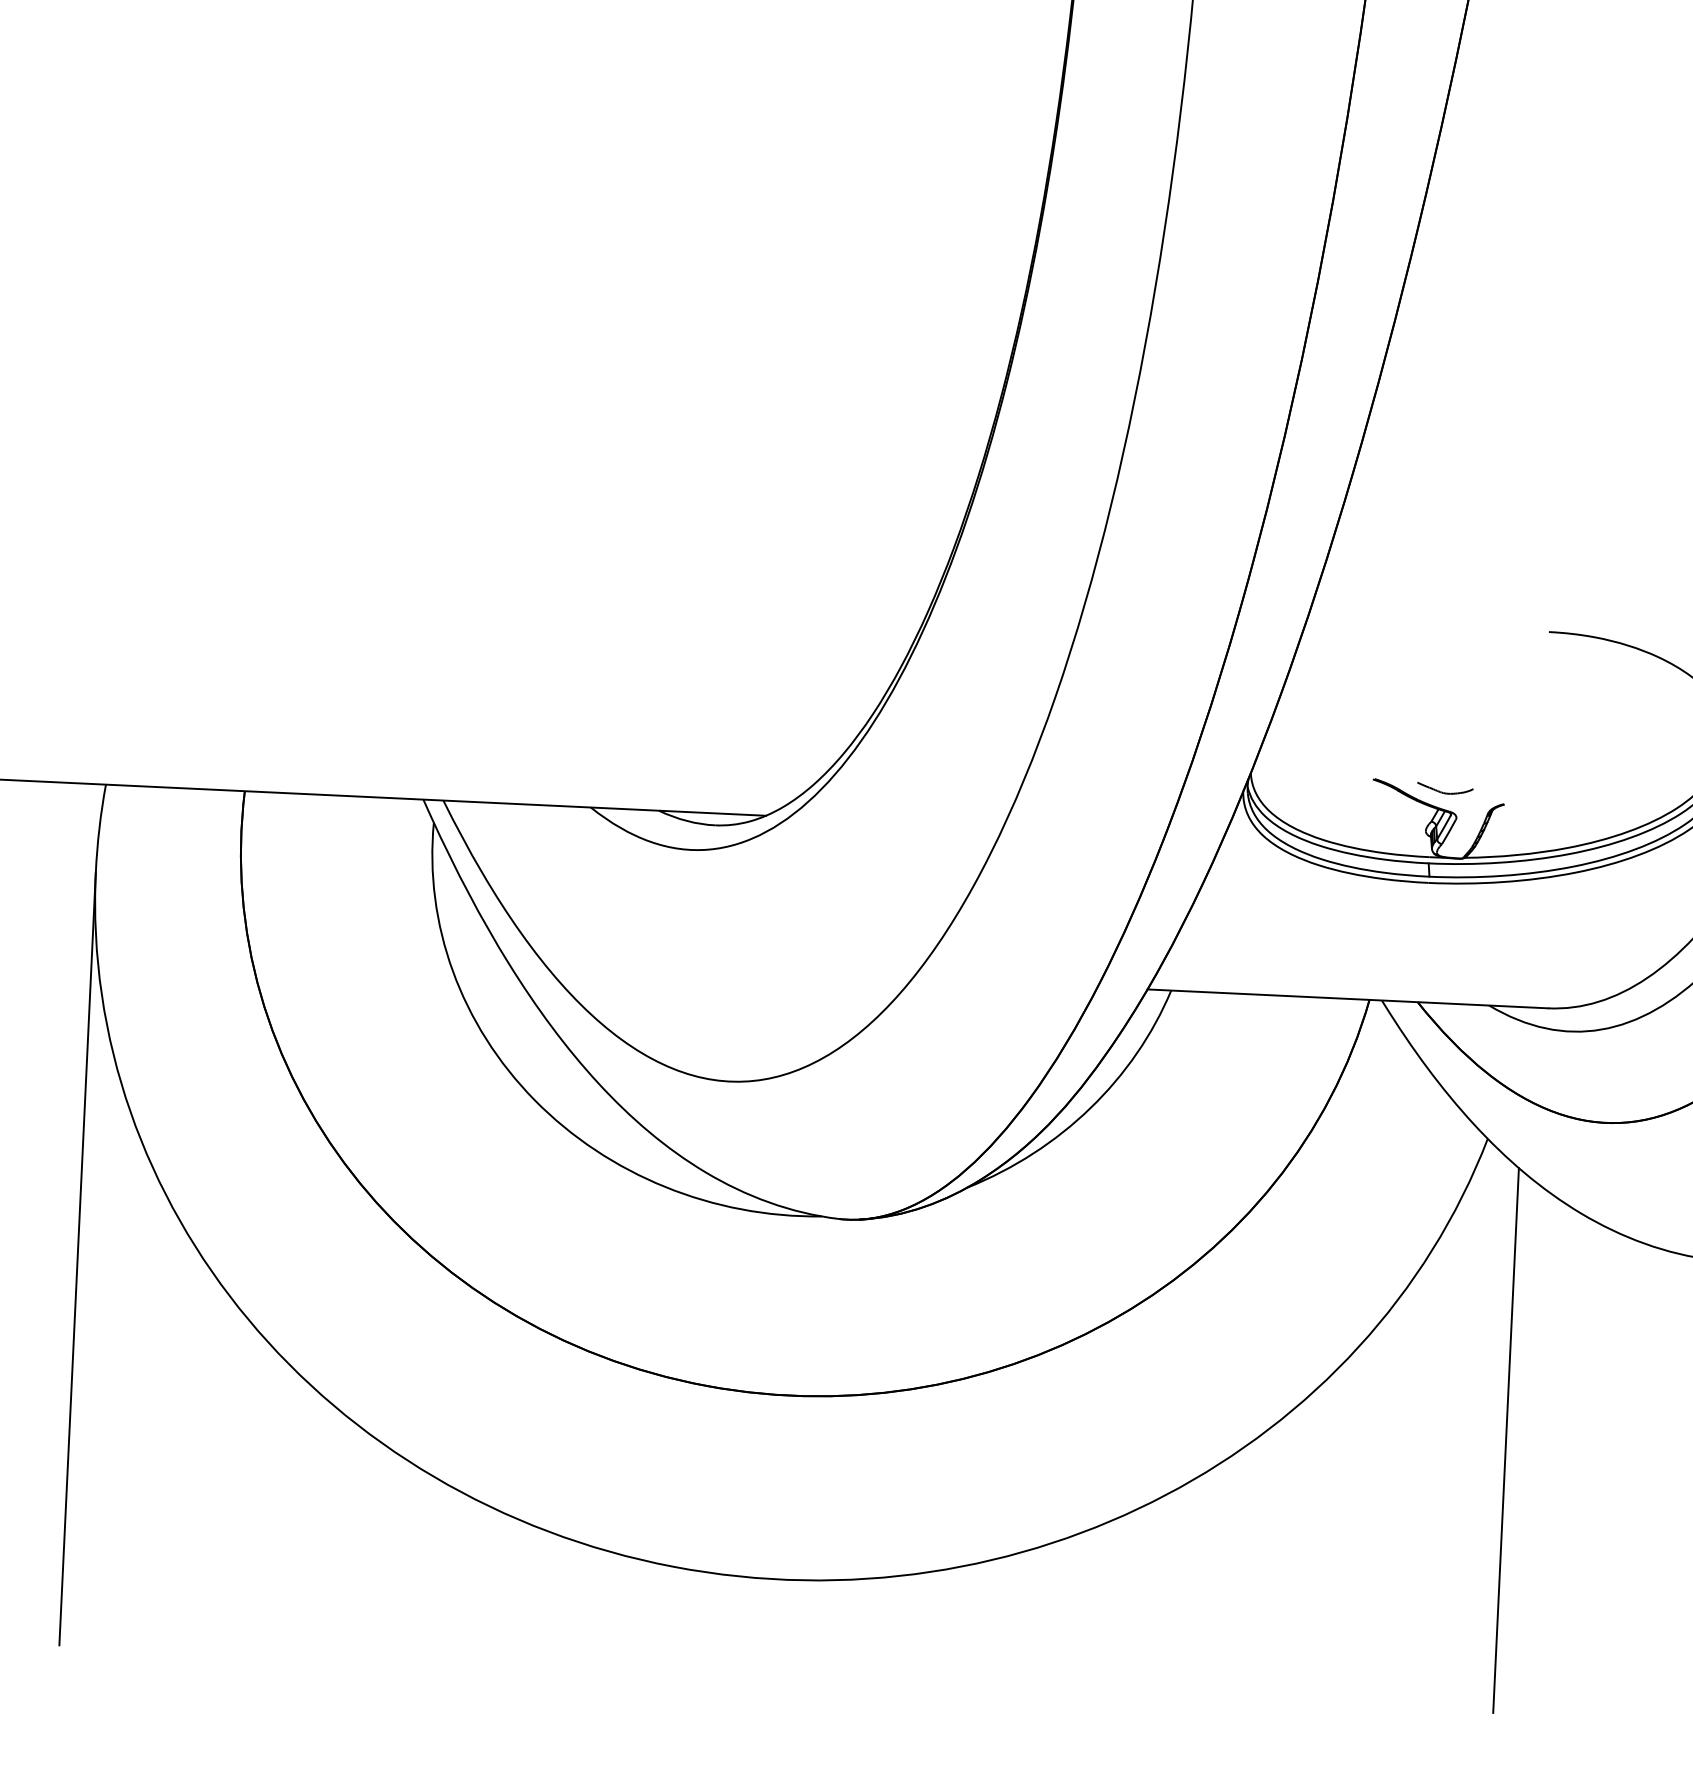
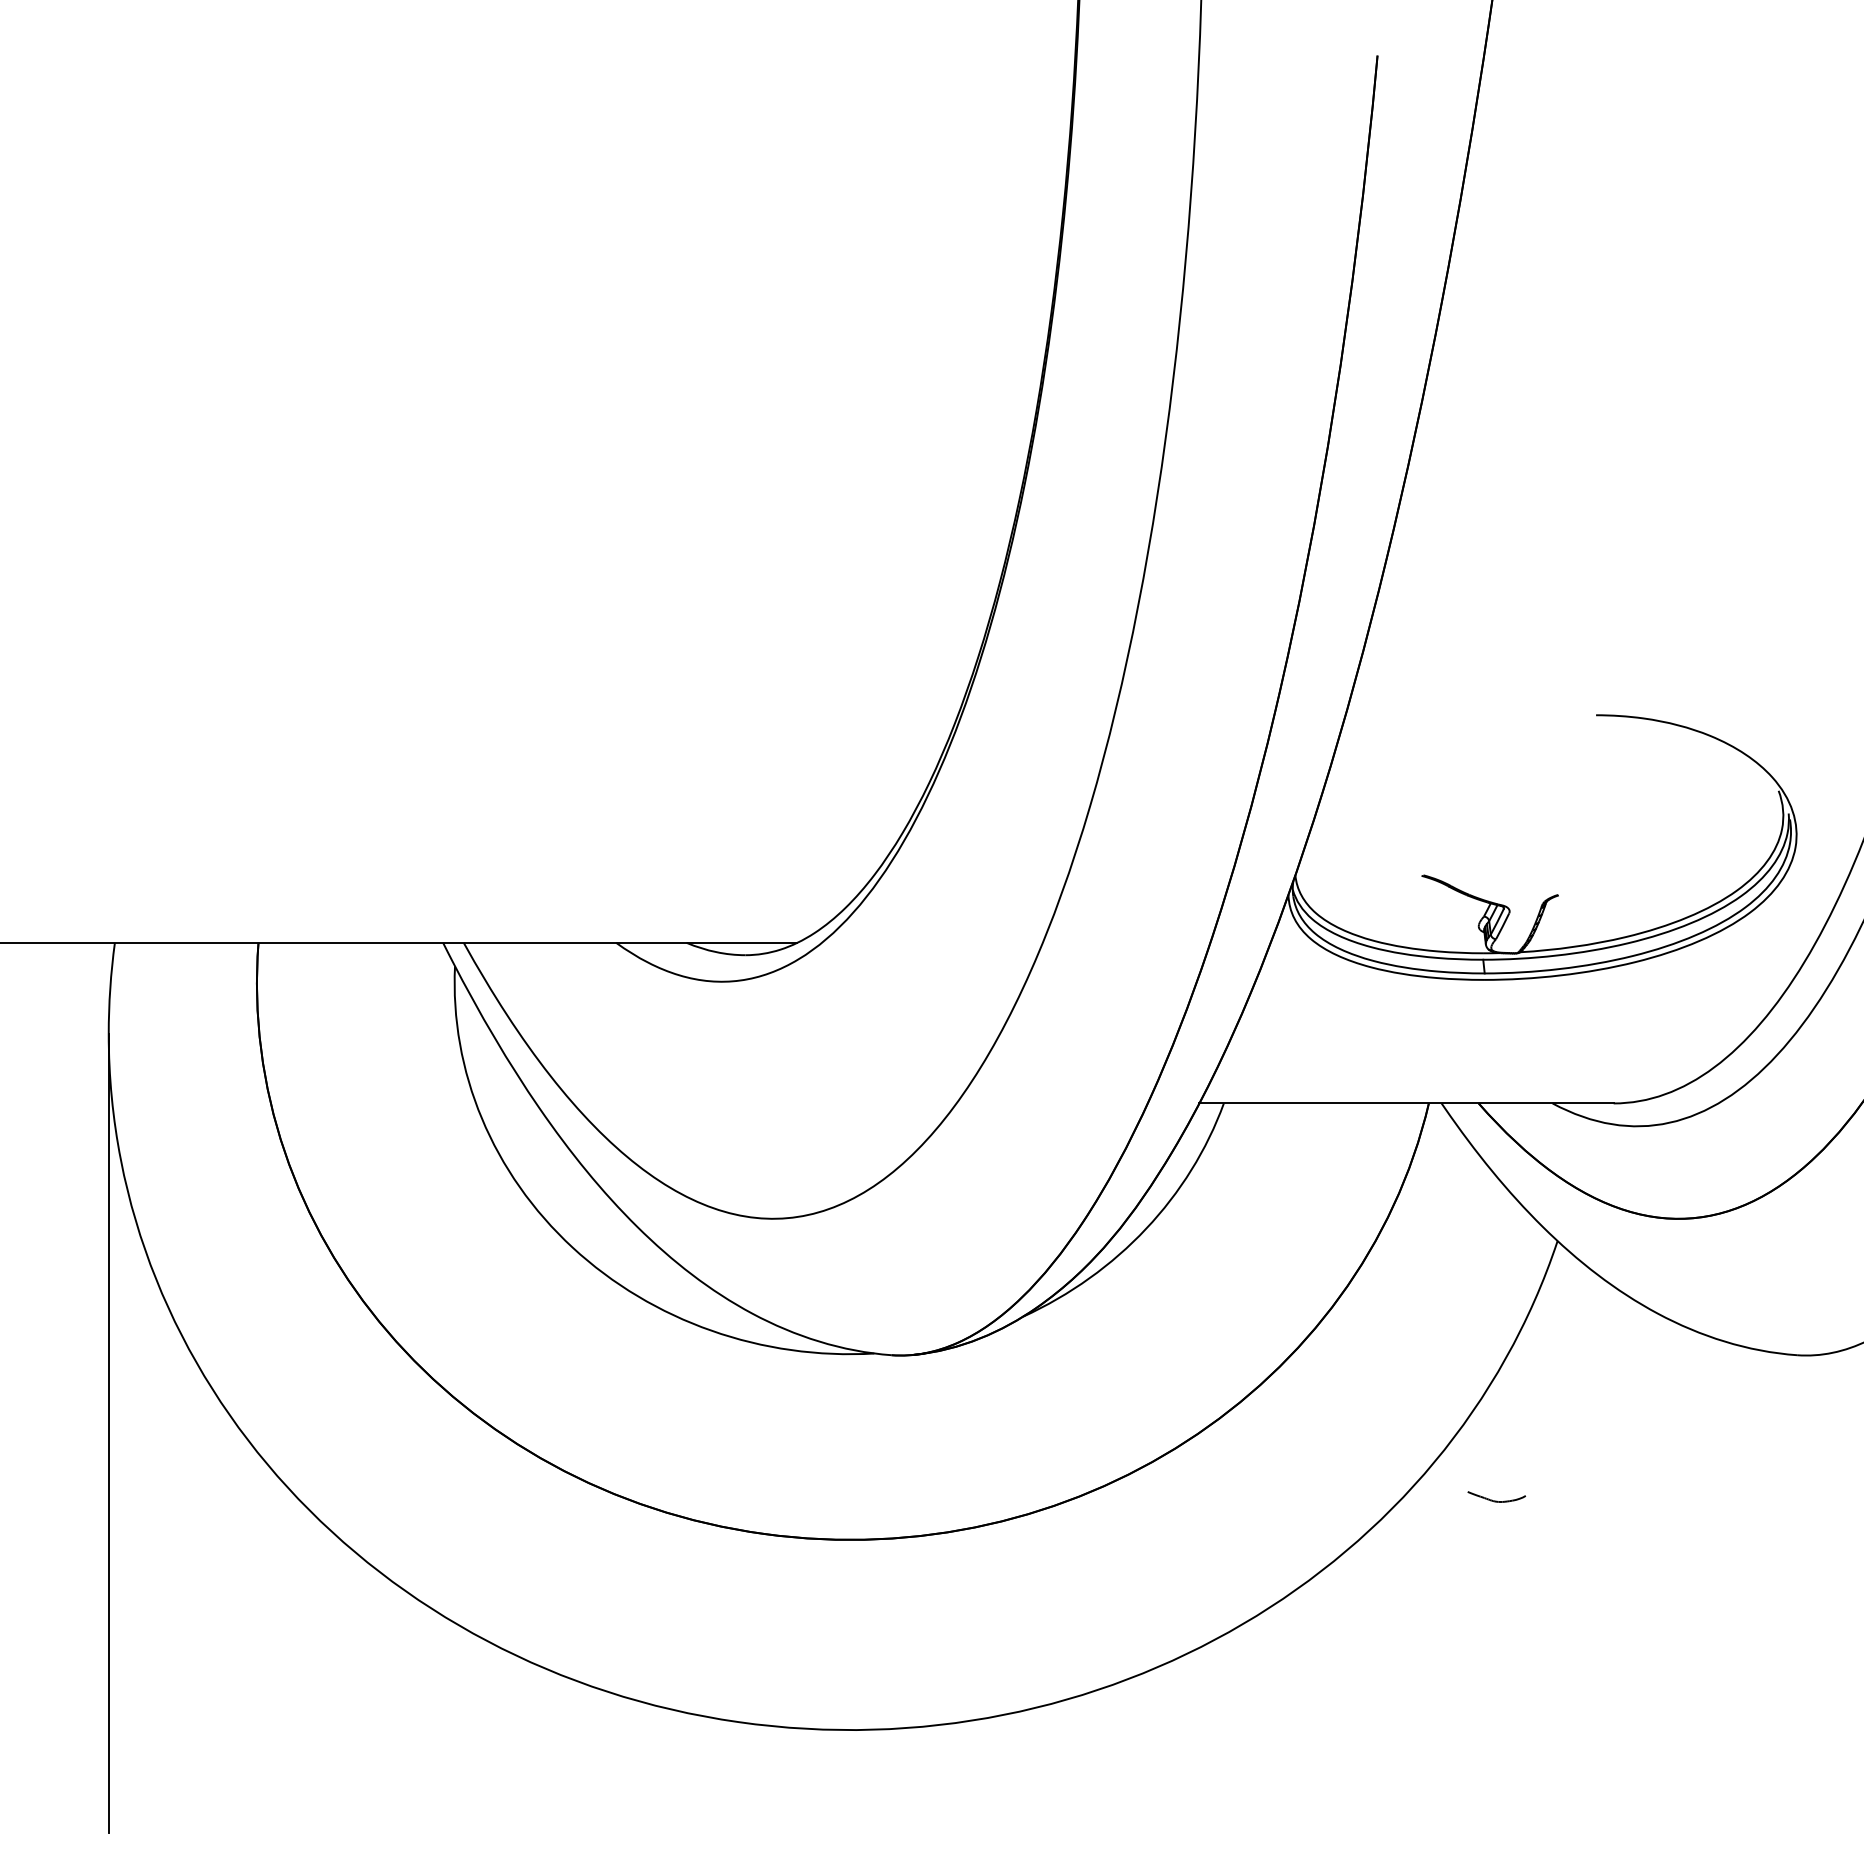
part: (1445, 788) -> (1496, 1496), moved
line: (1506, 1440) -> (1591, 1551), removed

